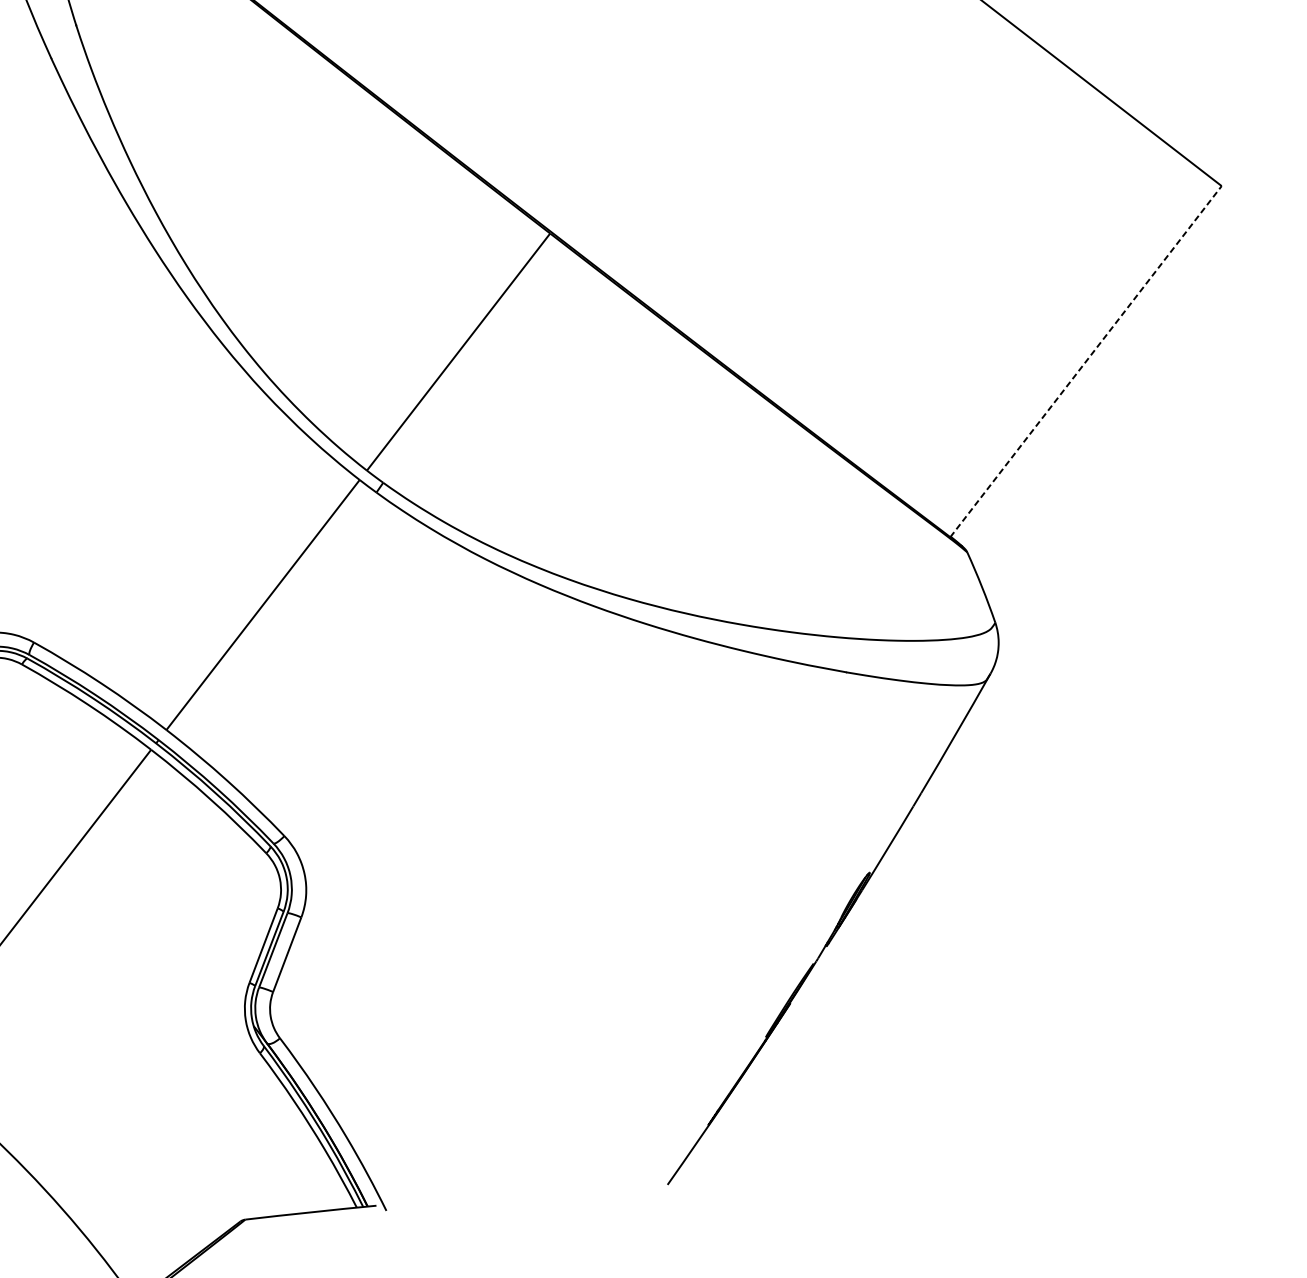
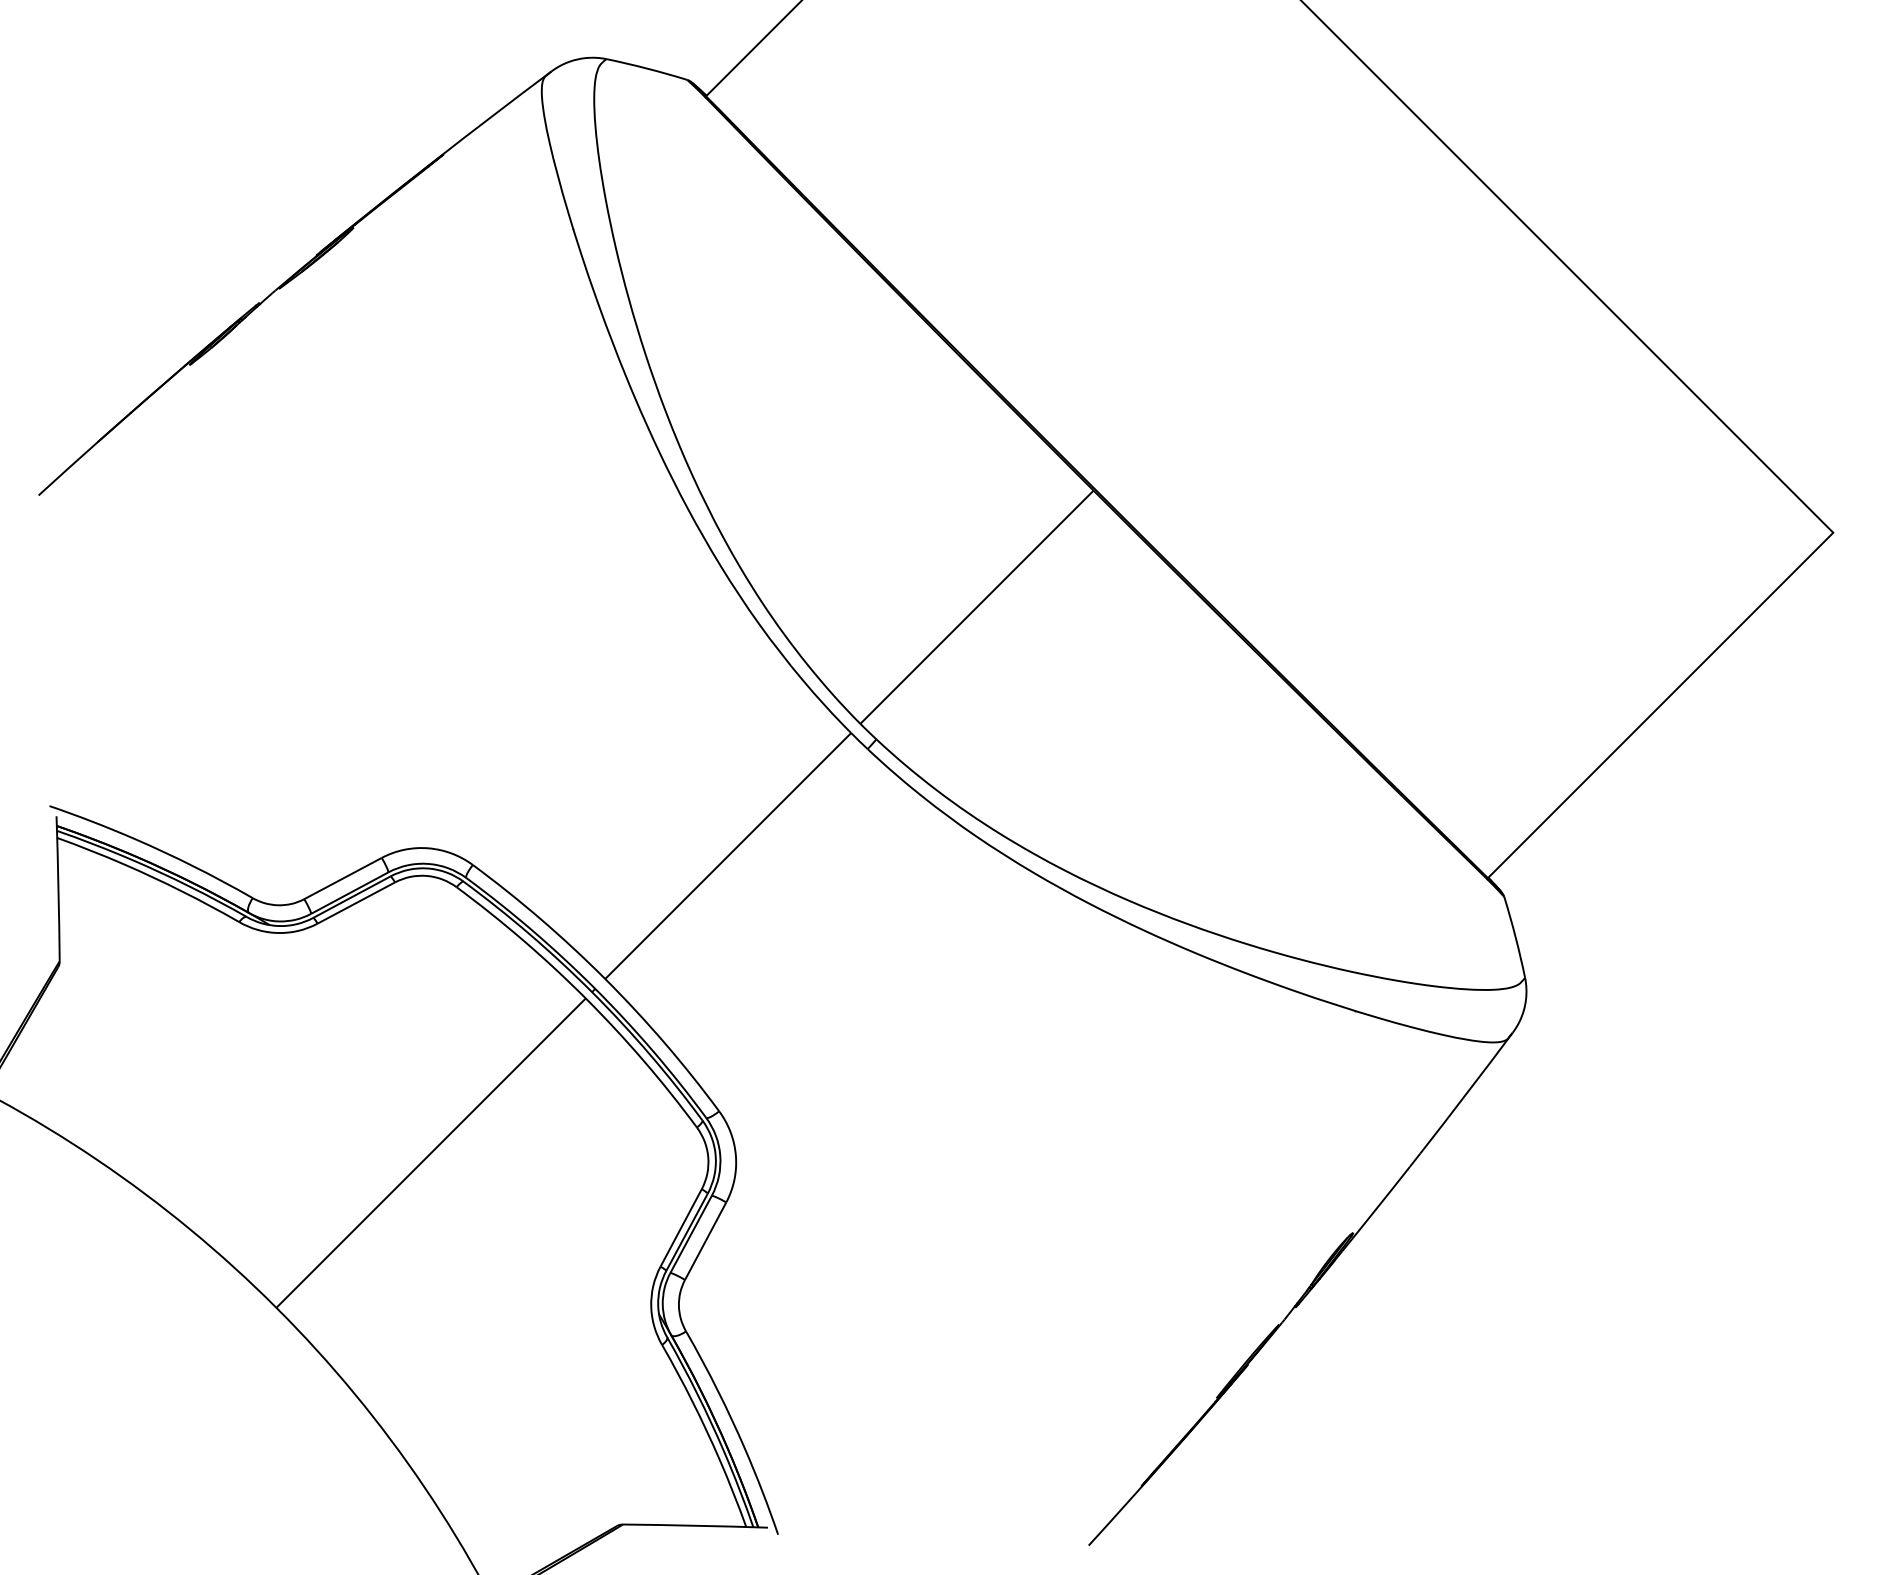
line: (1085, 361) -> (1660, 705), dashed -> solid

